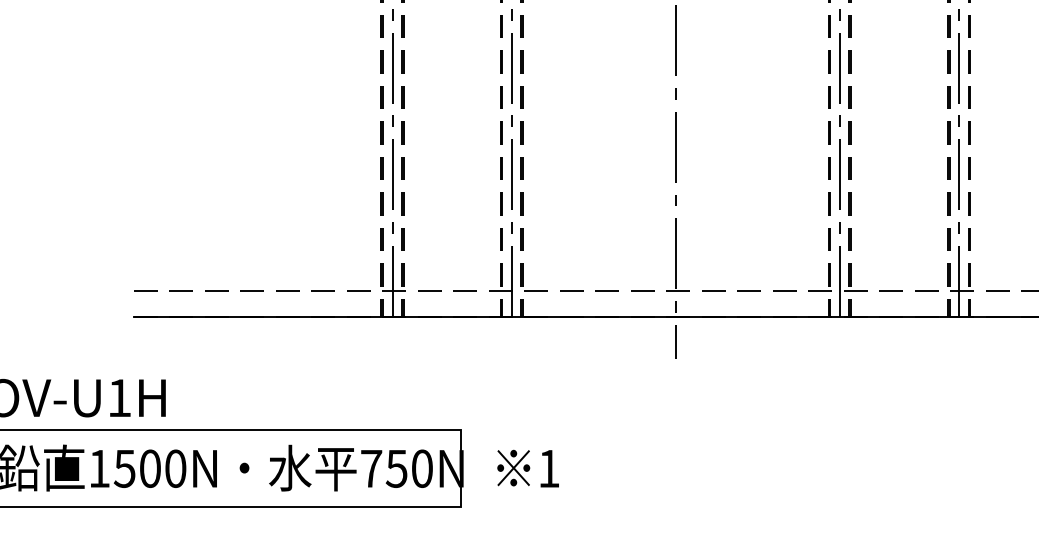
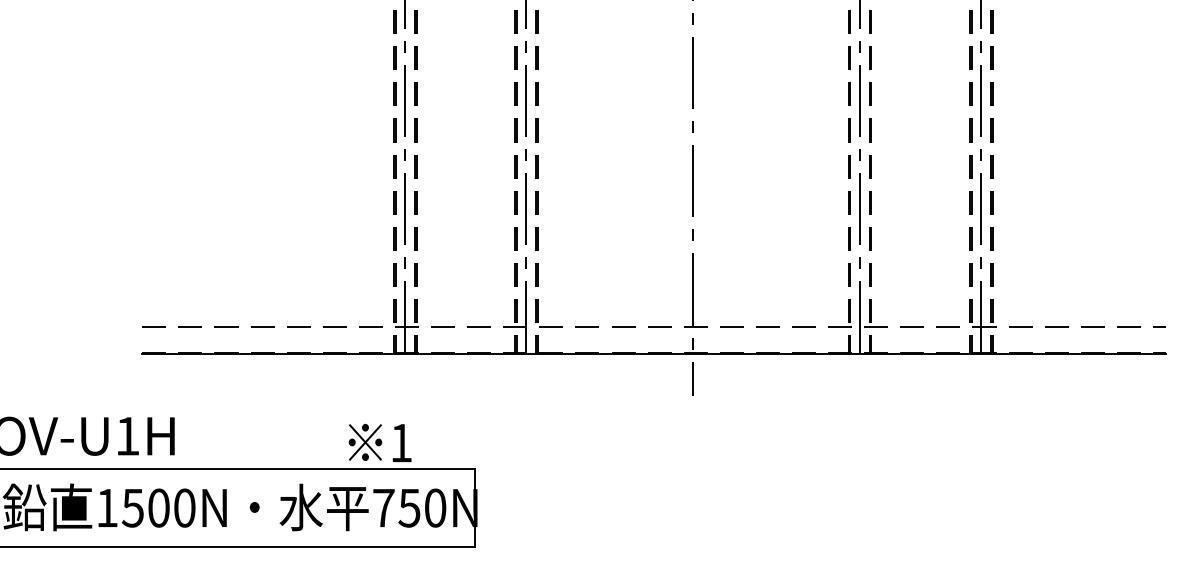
text: (527, 468) -> (379, 442), moved

